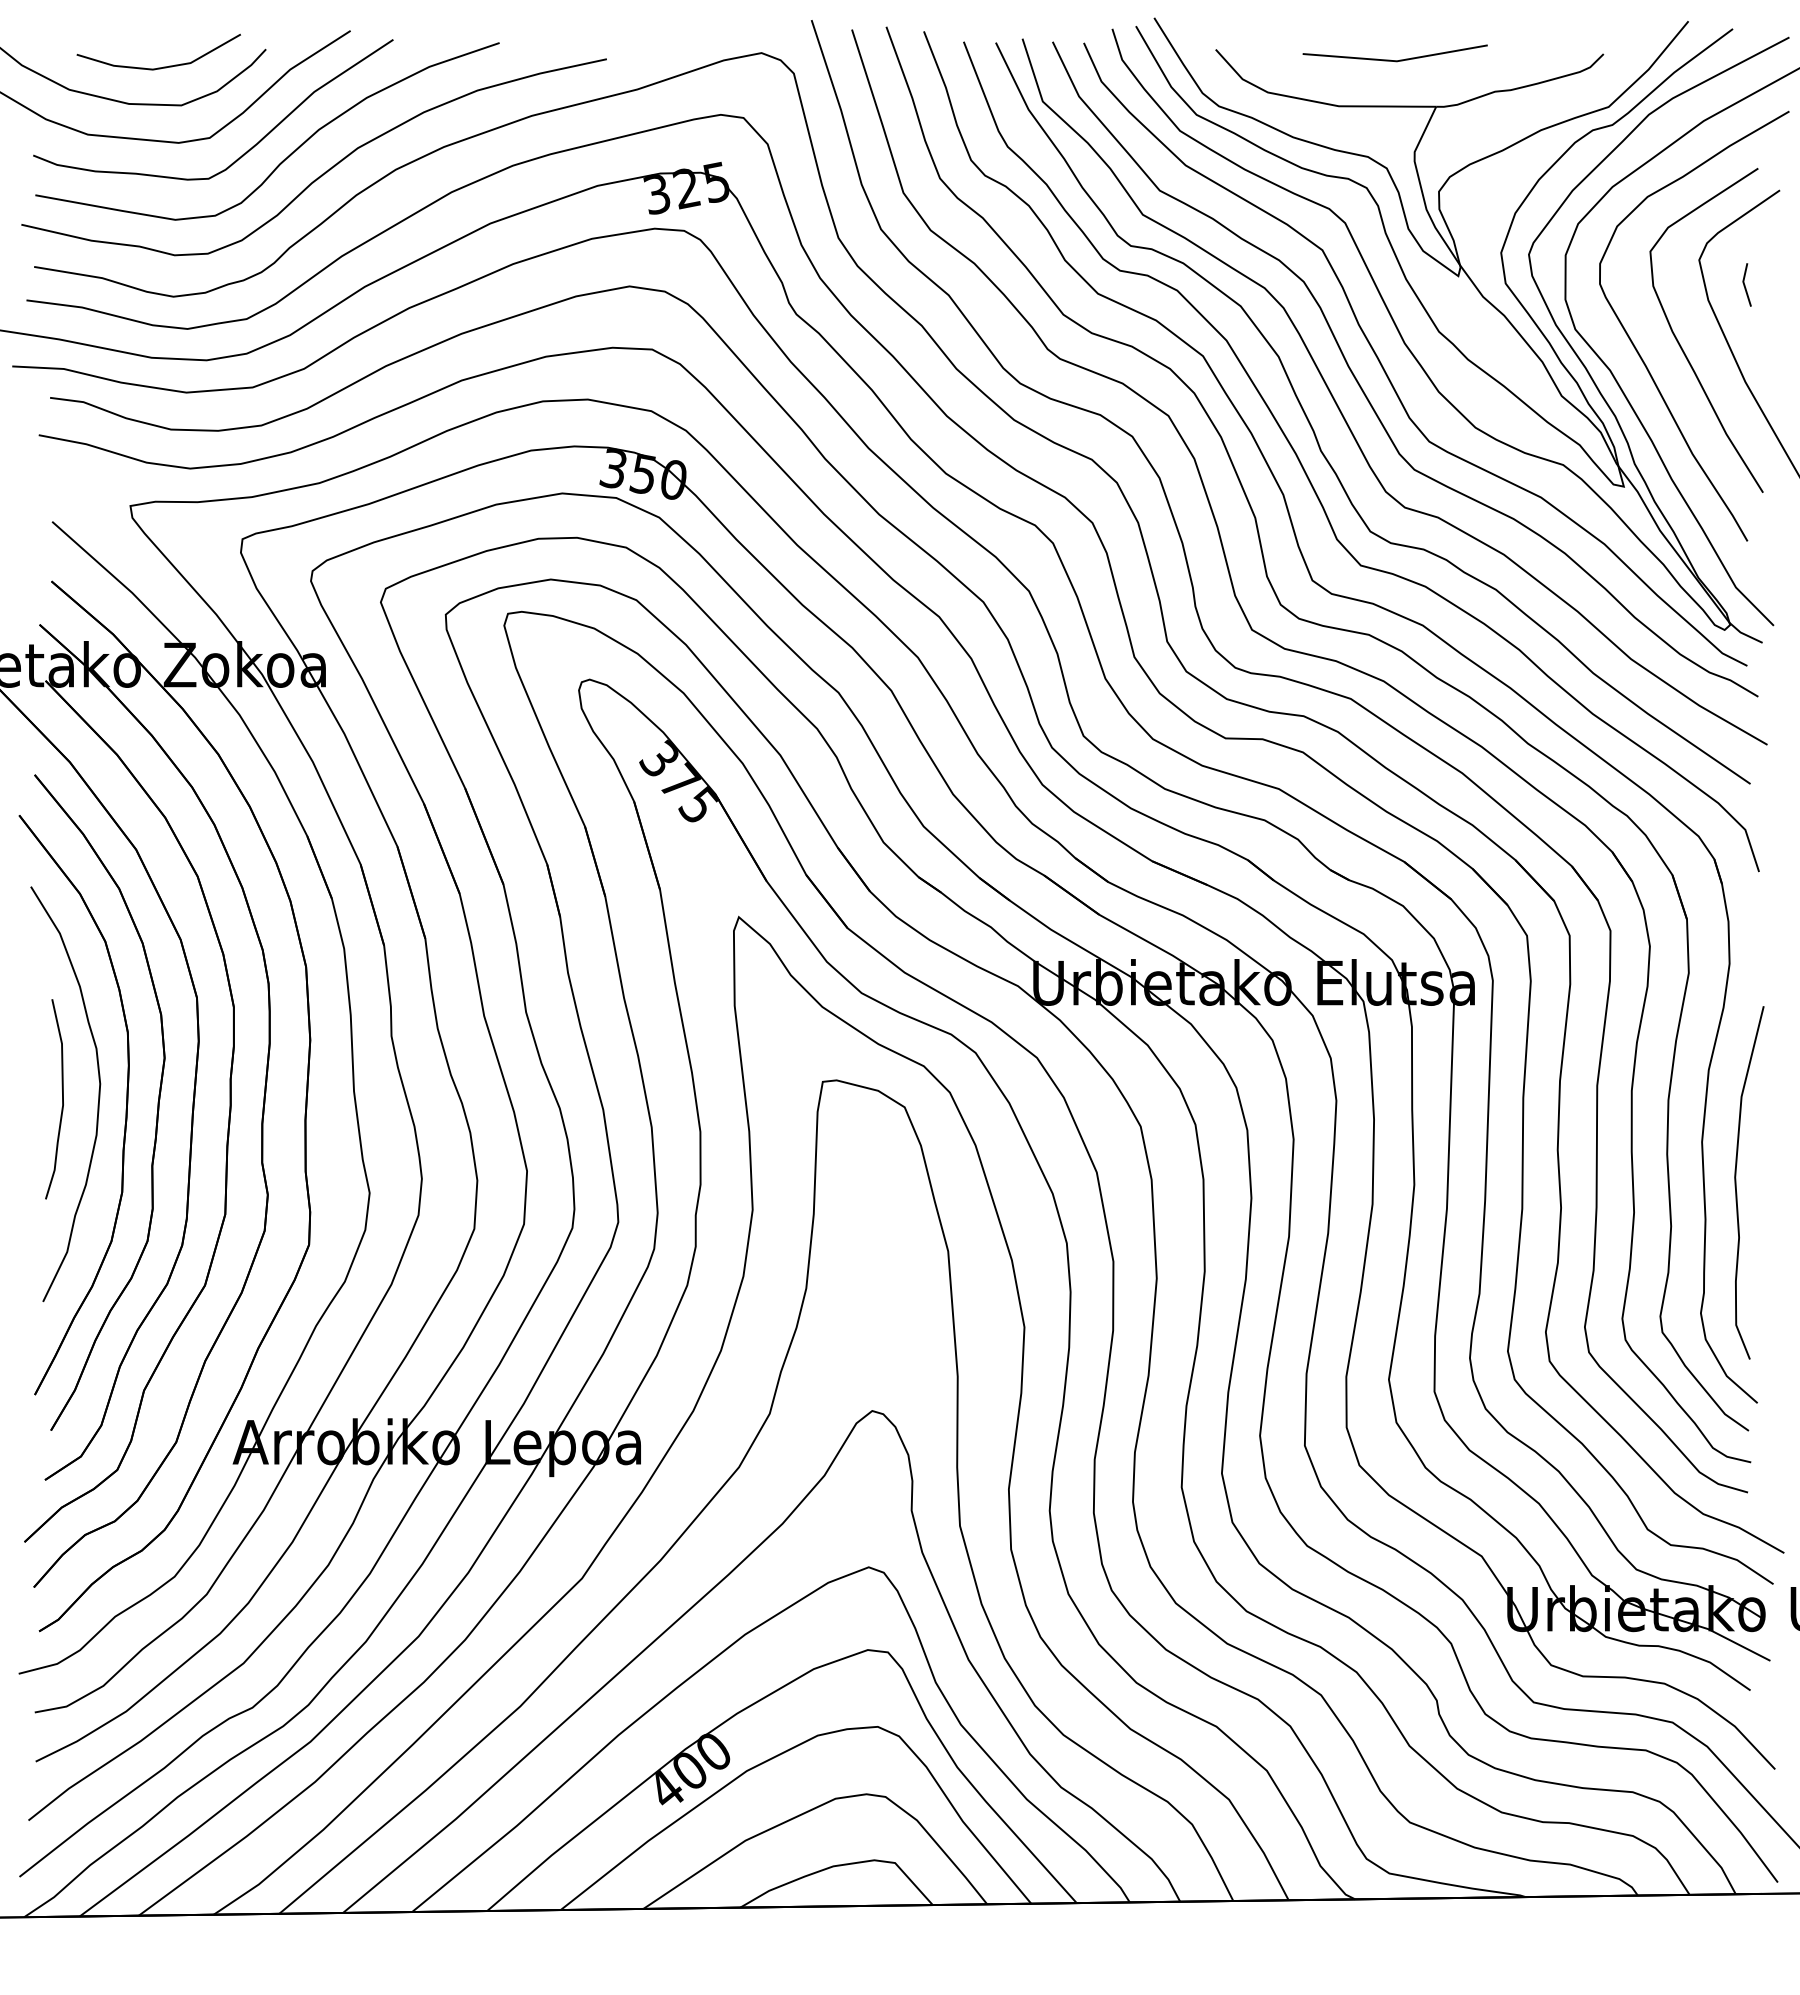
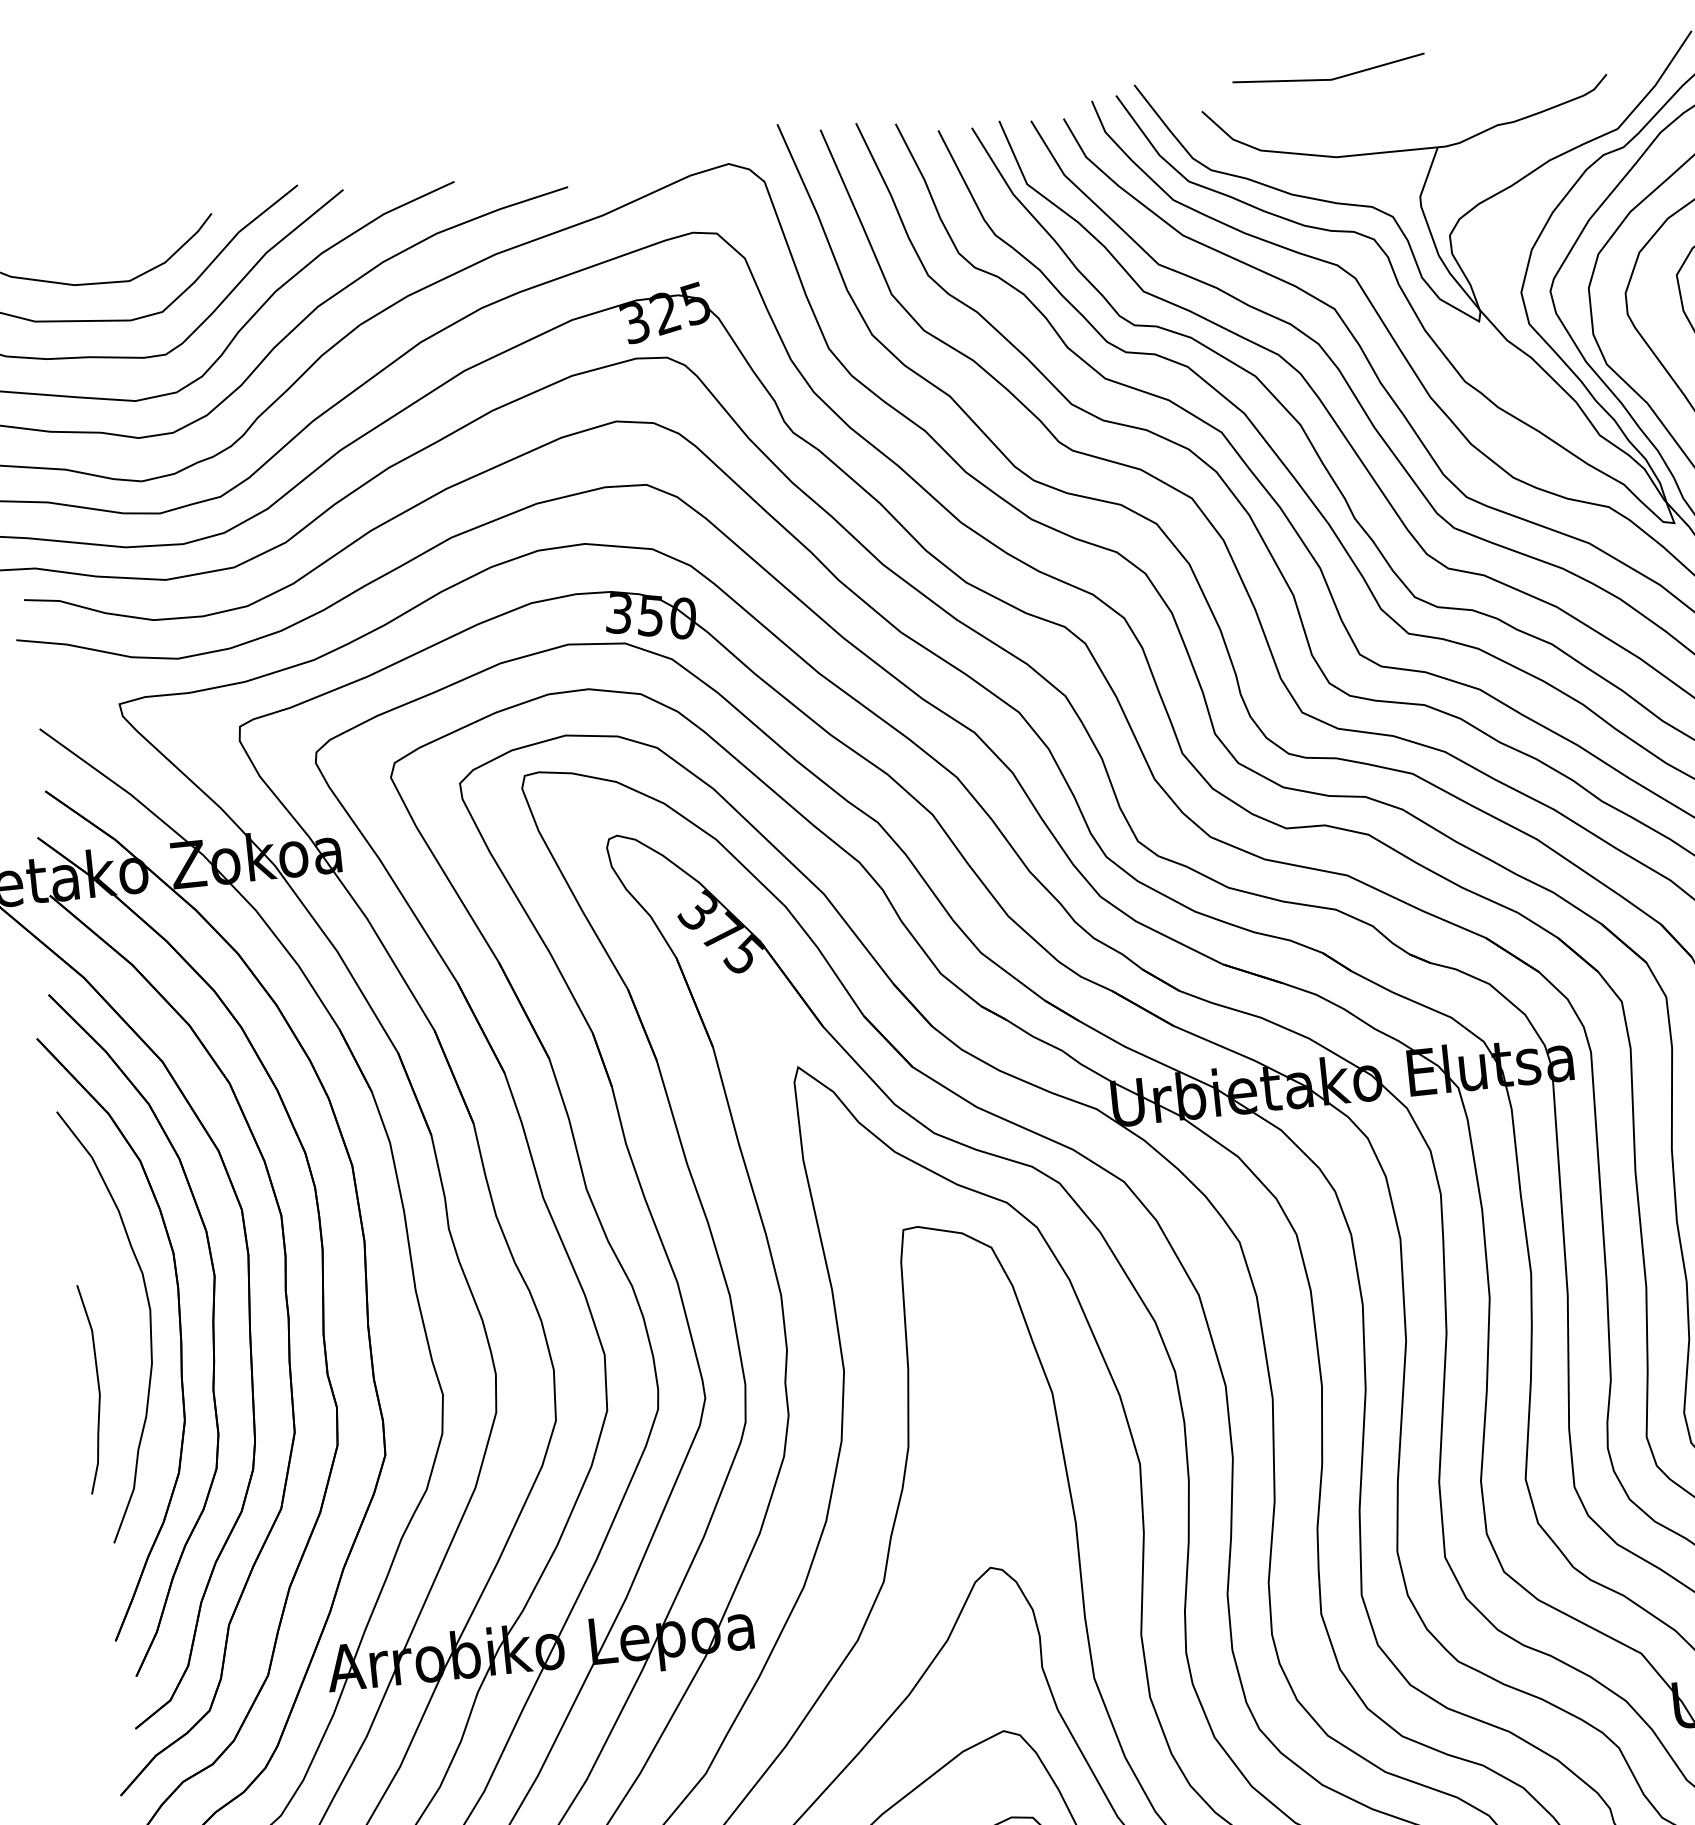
line: (1394, 60) -> (1328, 79), moved
line: (163, 66) -> (106, 242), removed
curve: (62, 1099) -> (98, 1388), moved

